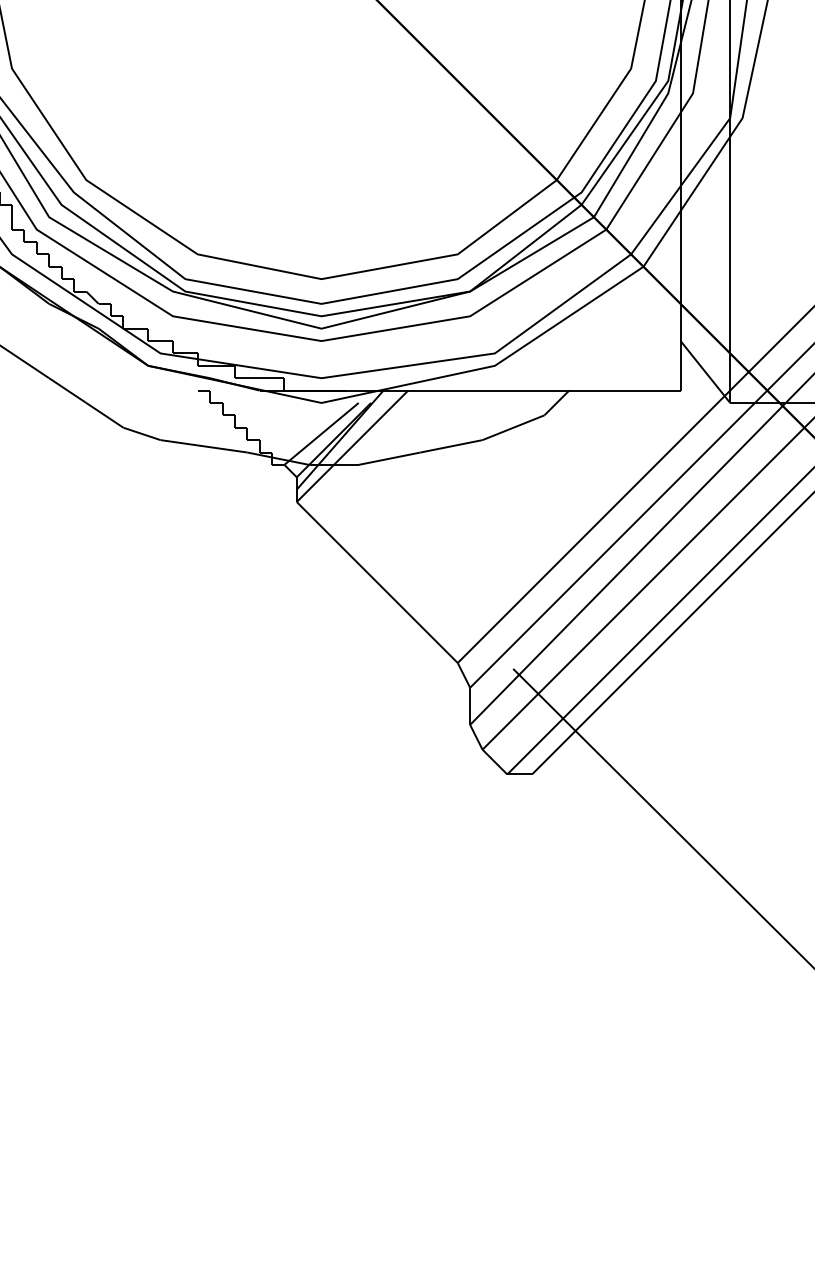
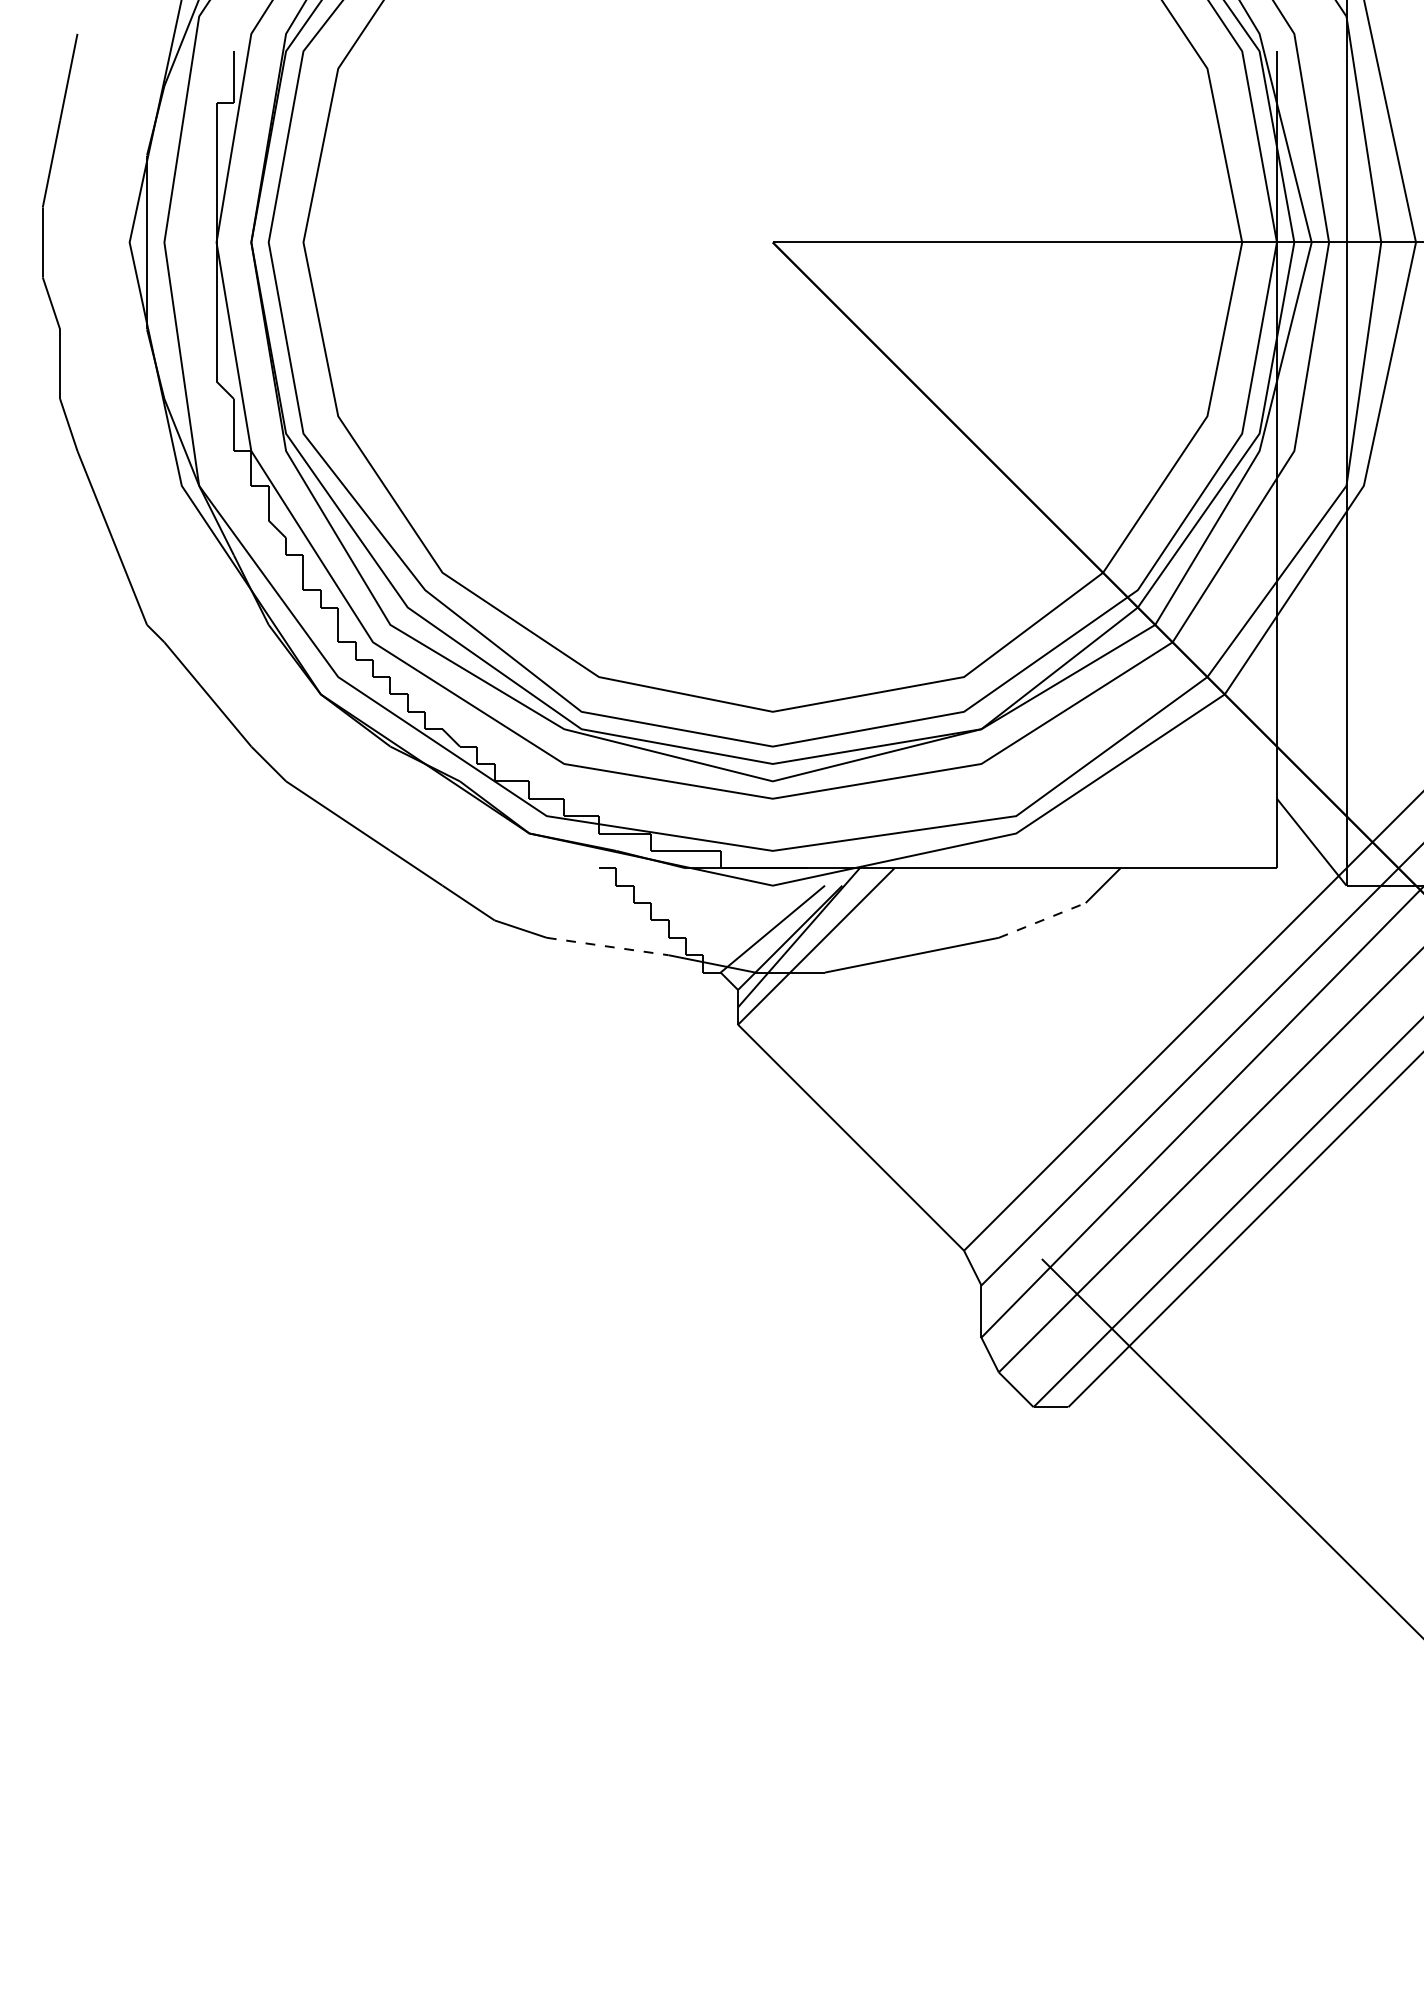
line: (513, 427) -> (1042, 920), solid -> dashed
line: (204, 446) -> (608, 946), solid -> dashed

